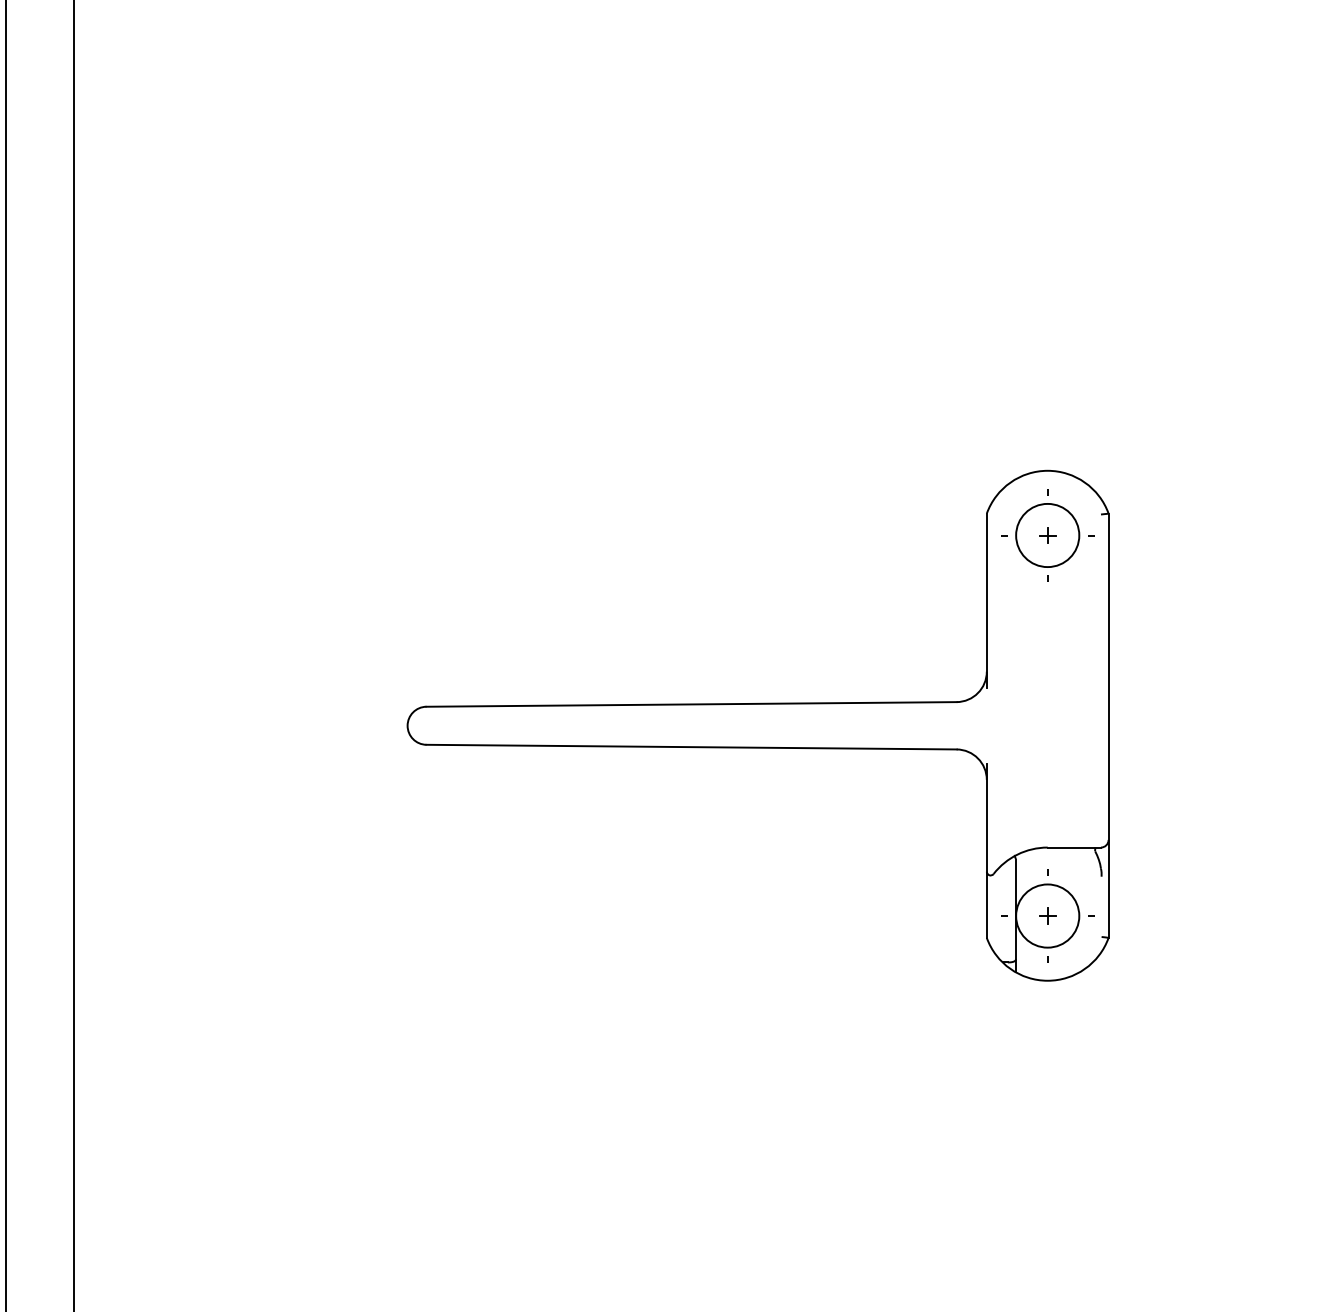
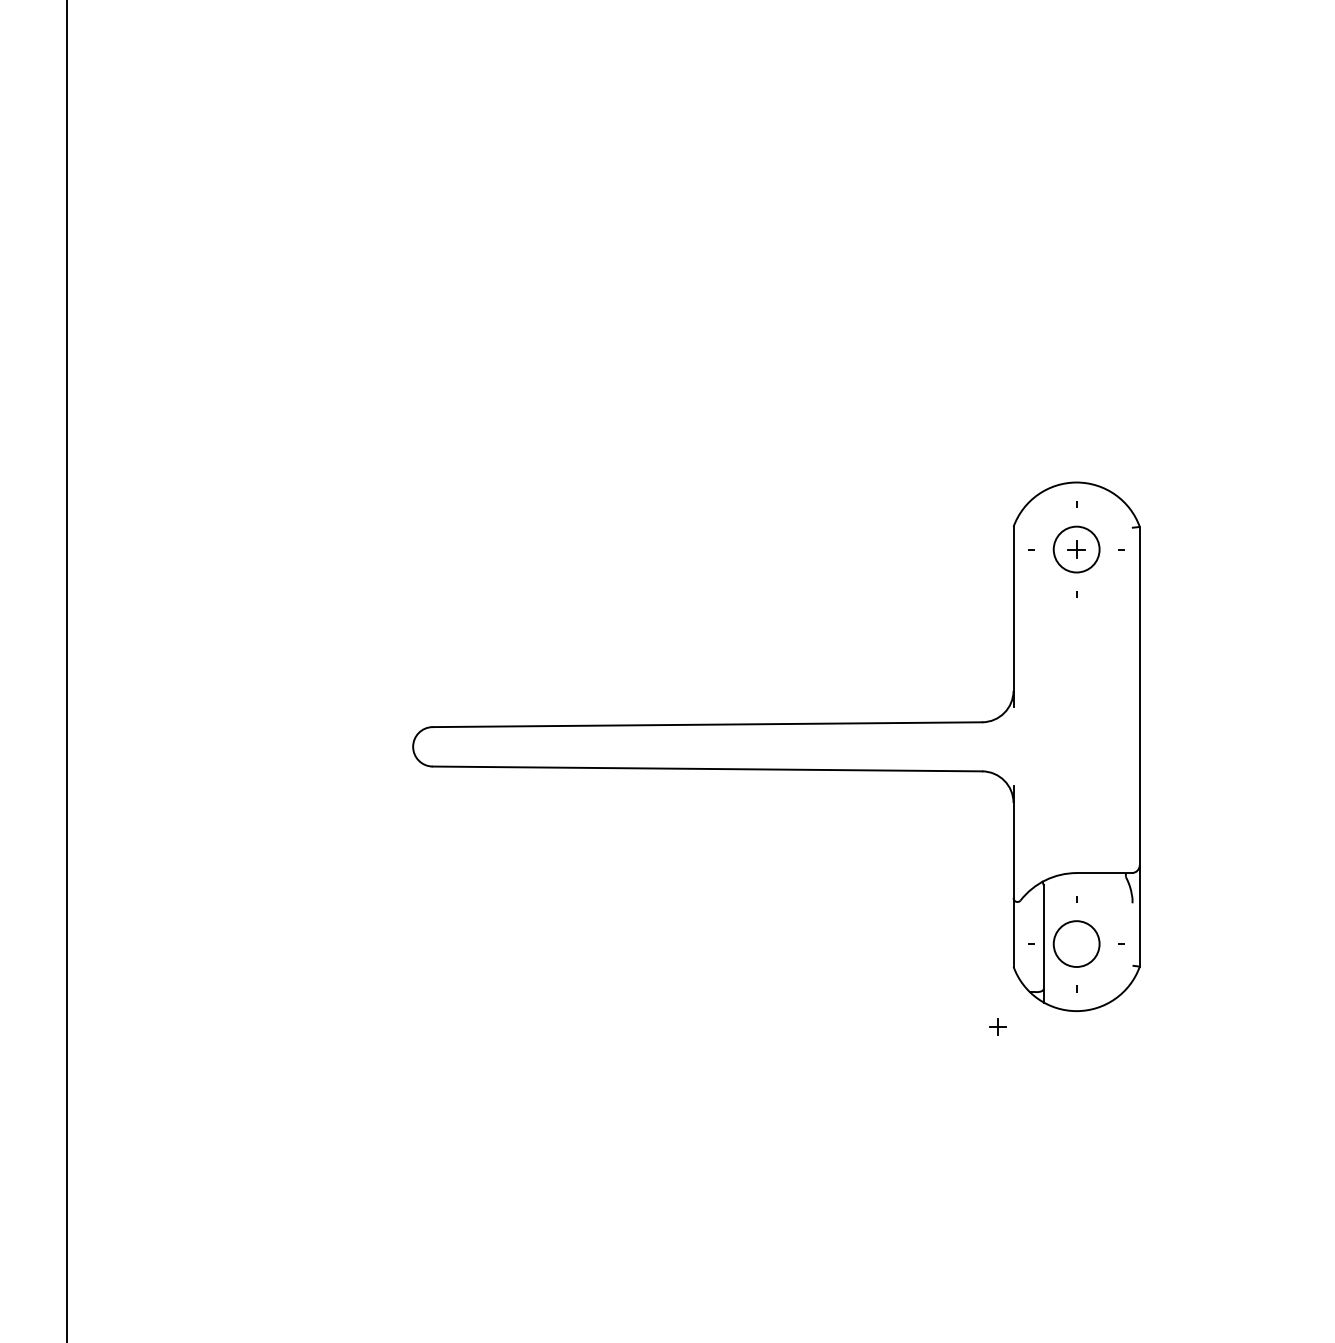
circle: (1047, 535) -> (1076, 549), size x0.7
circle: (1047, 915) -> (1076, 943), size x0.7
part: (1047, 915) -> (997, 1026), moved

